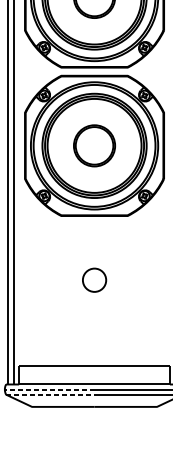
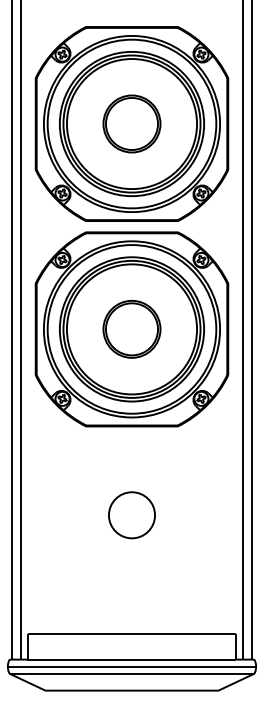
circle: (94, 280) -> (131, 515), size x1.43
line: (49, 389) -> (69, 666), dashed -> solid
line: (50, 394) -> (71, 673), dashed -> solid

